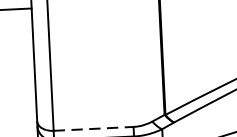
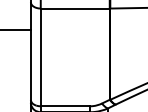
line: (93, 129) -> (65, 106), dashed -> solid

